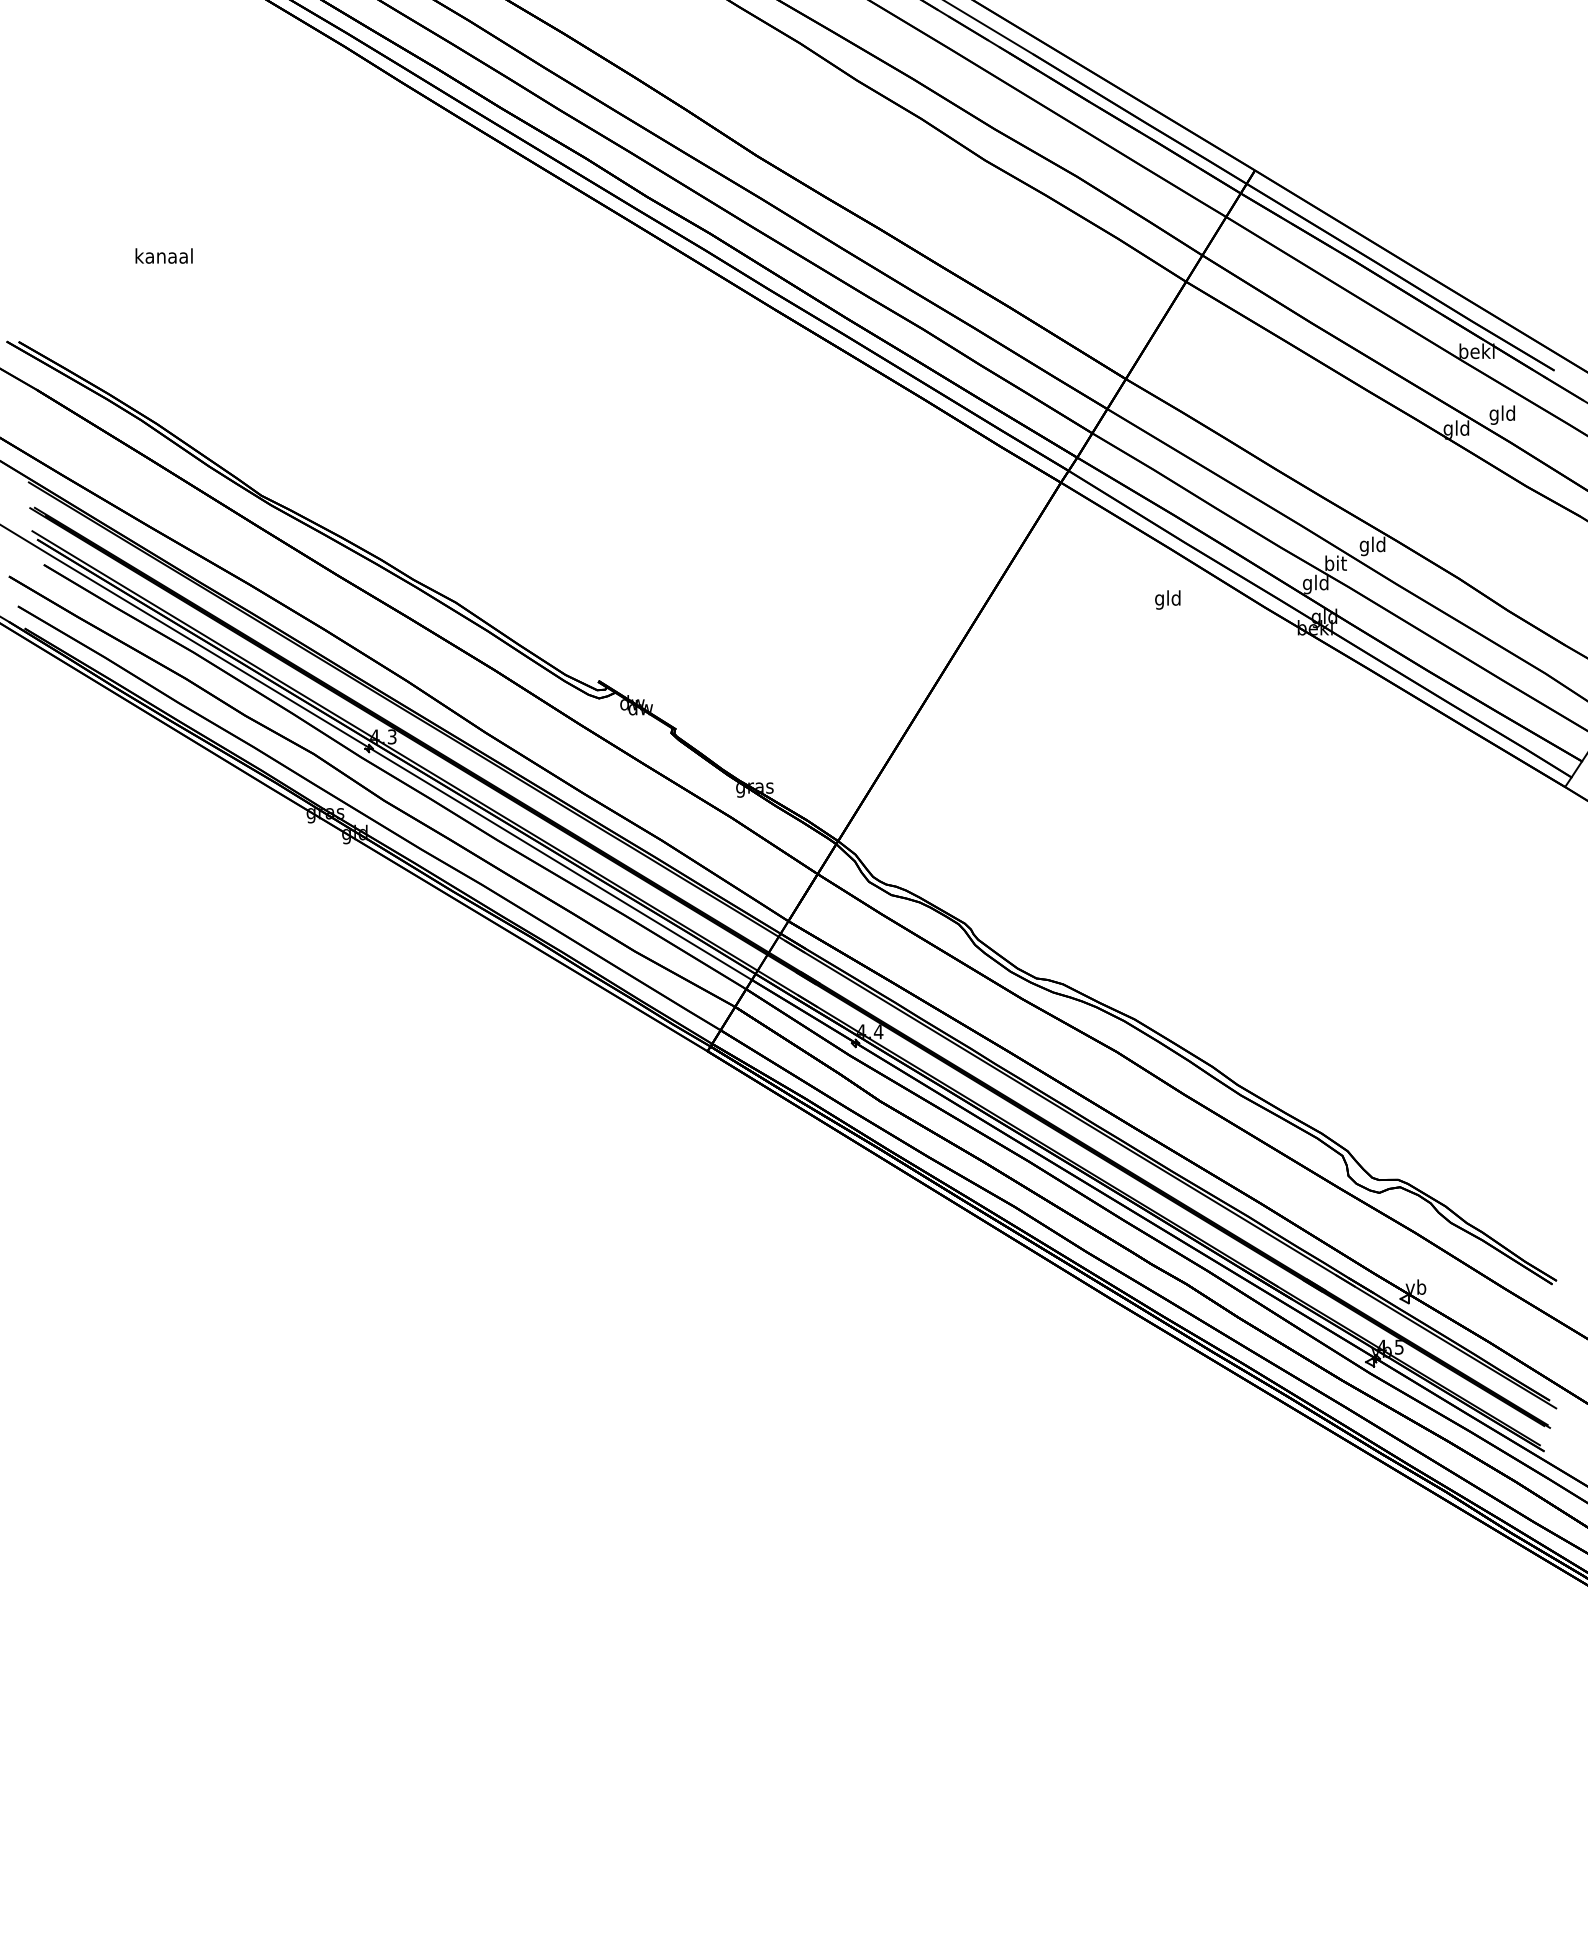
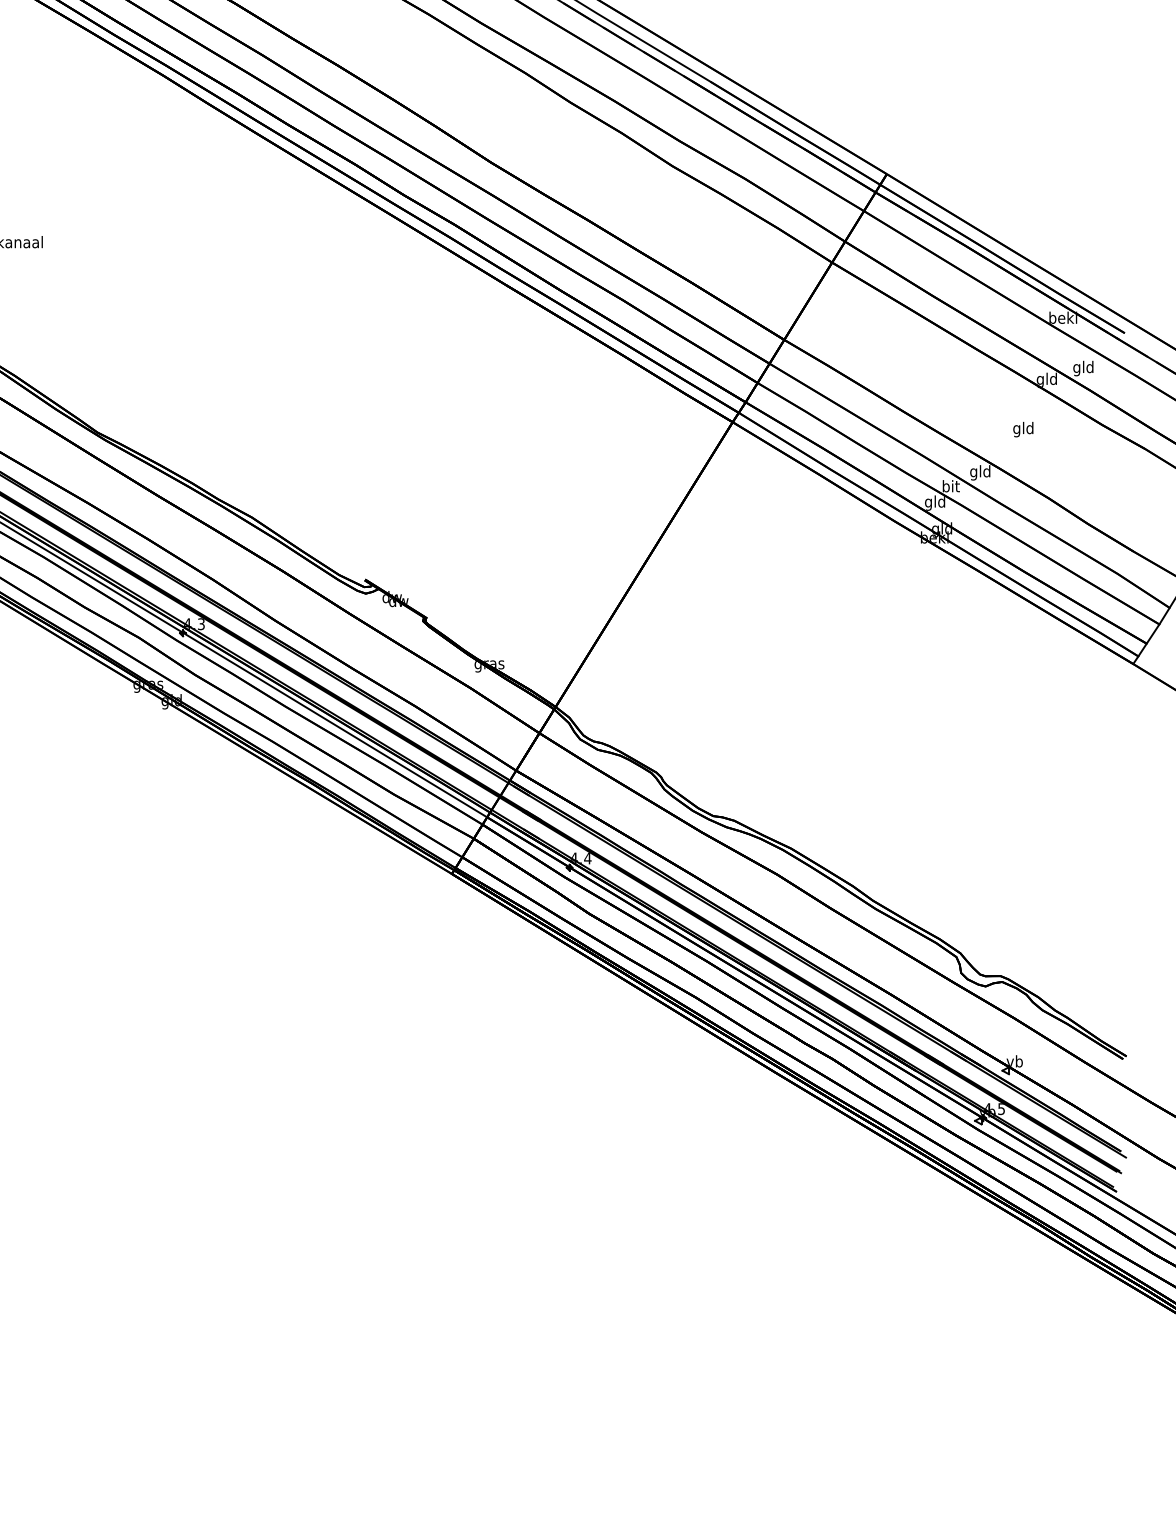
text: (1167, 599) -> (1023, 429), moved

